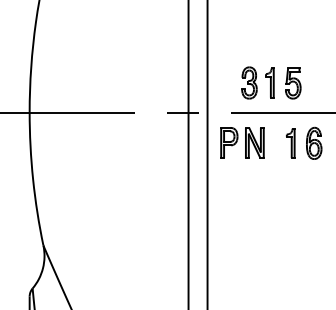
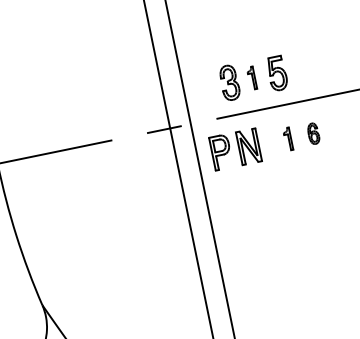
part: (269, 82) -> (251, 77), size x0.7
part: (314, 142) -> (313, 132), size x0.6
part: (290, 143) -> (287, 139), size x0.7

